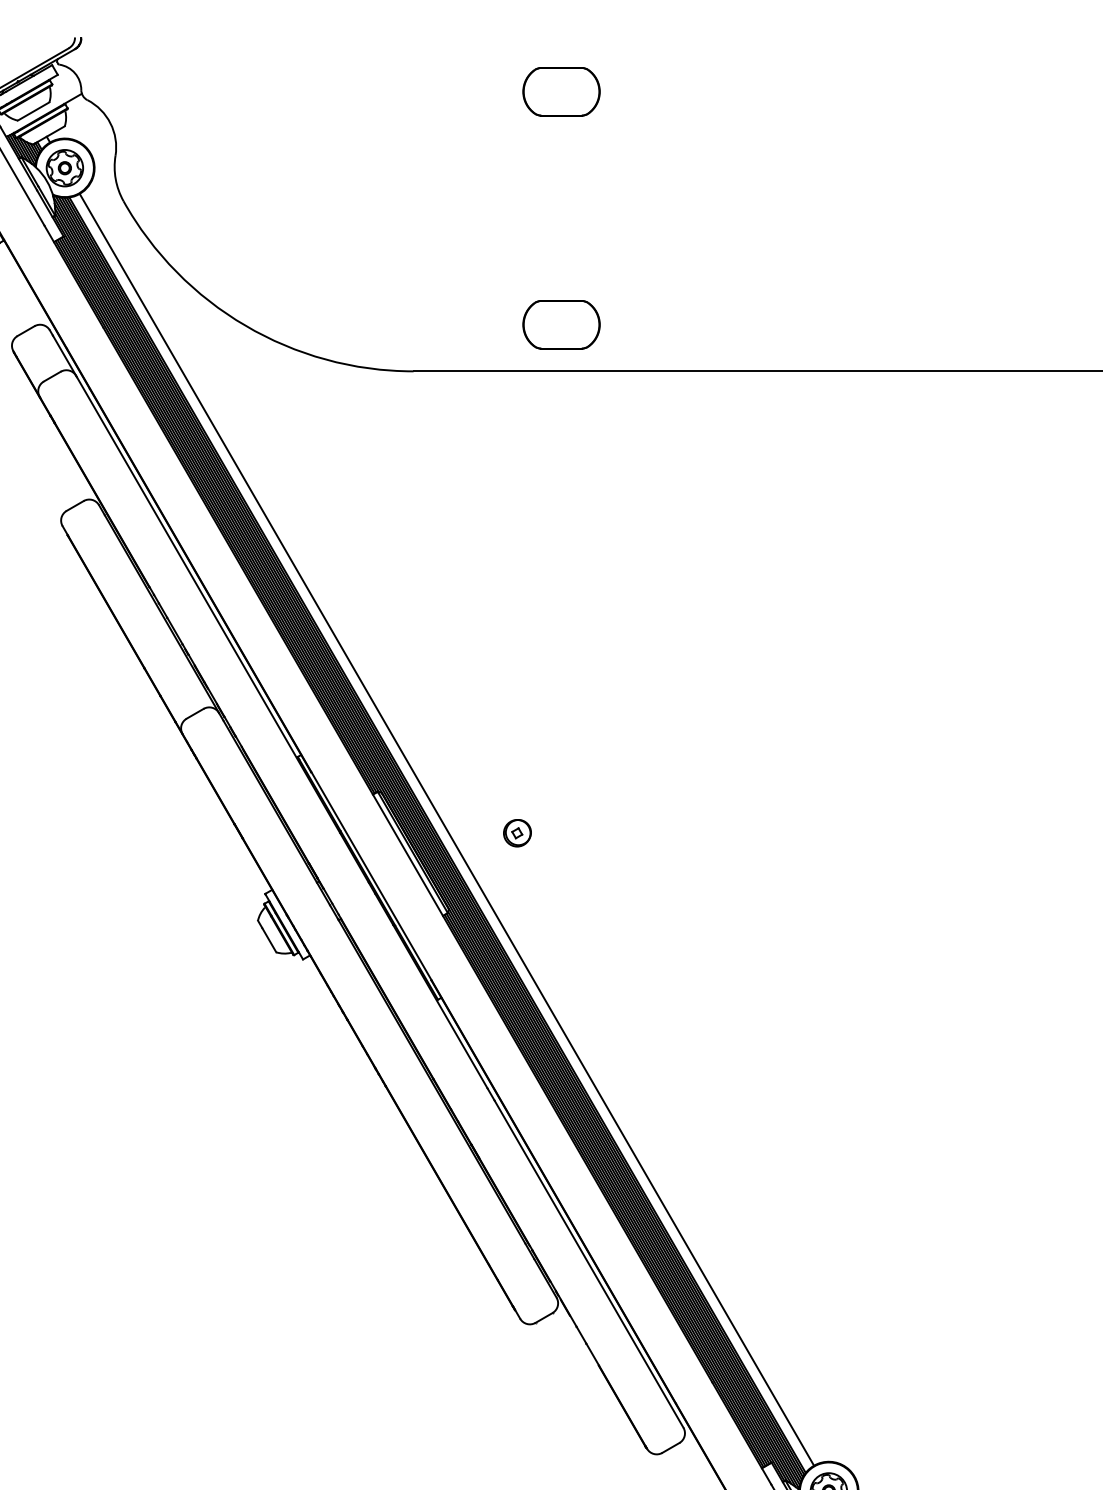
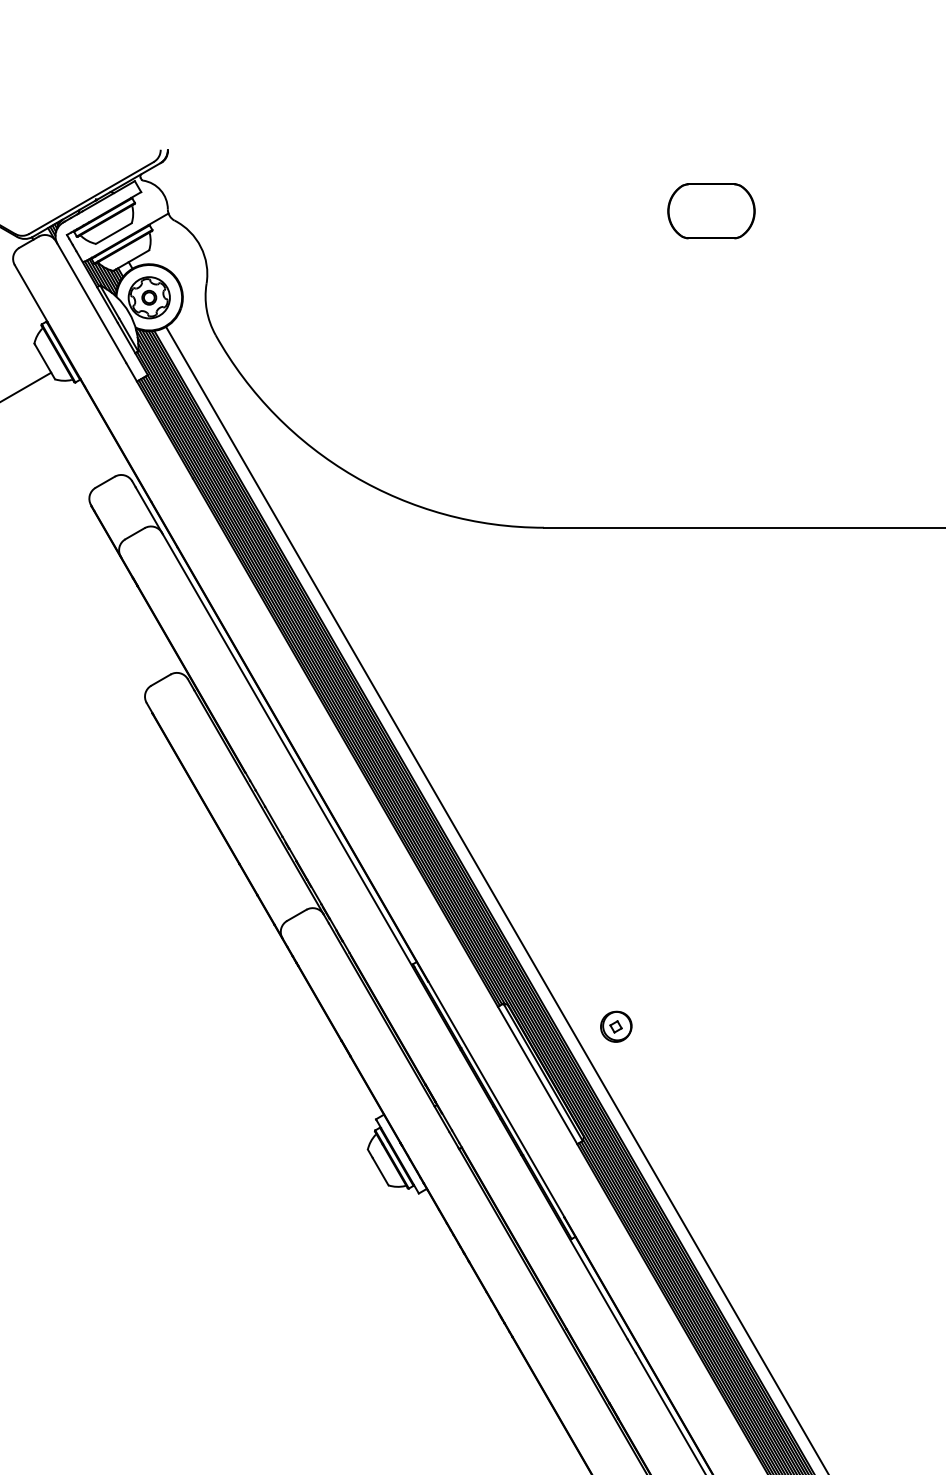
part: (561, 324) -> (711, 474), removed
part: (517, 833) -> (616, 1027), moved

